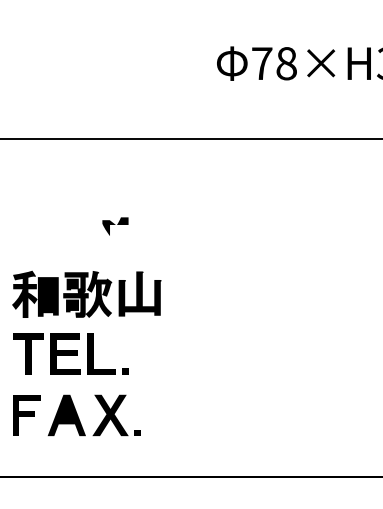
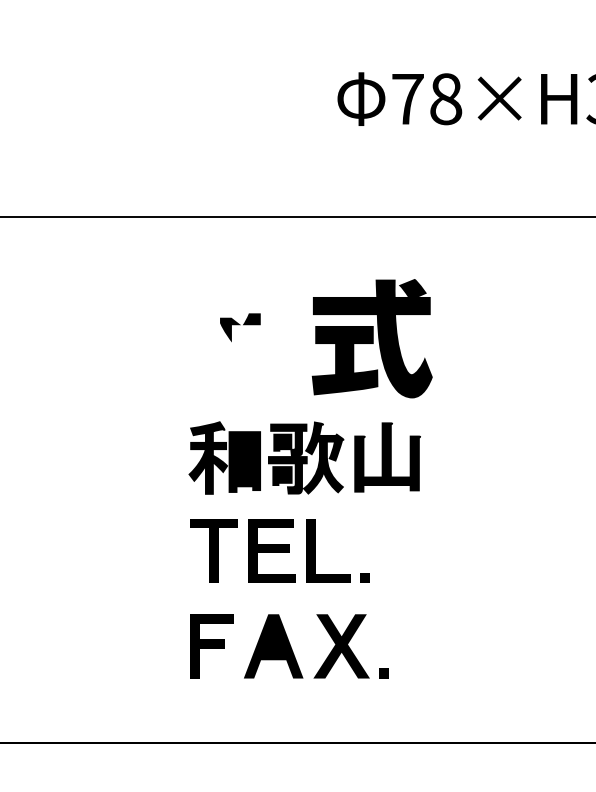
part: (238, 217) -> (371, 338), added
part: (115, 226) -> (240, 327), moved
part: (86, 353) -> (304, 550), moved

